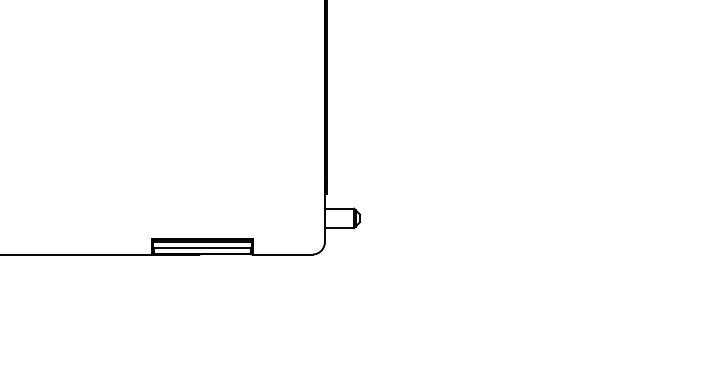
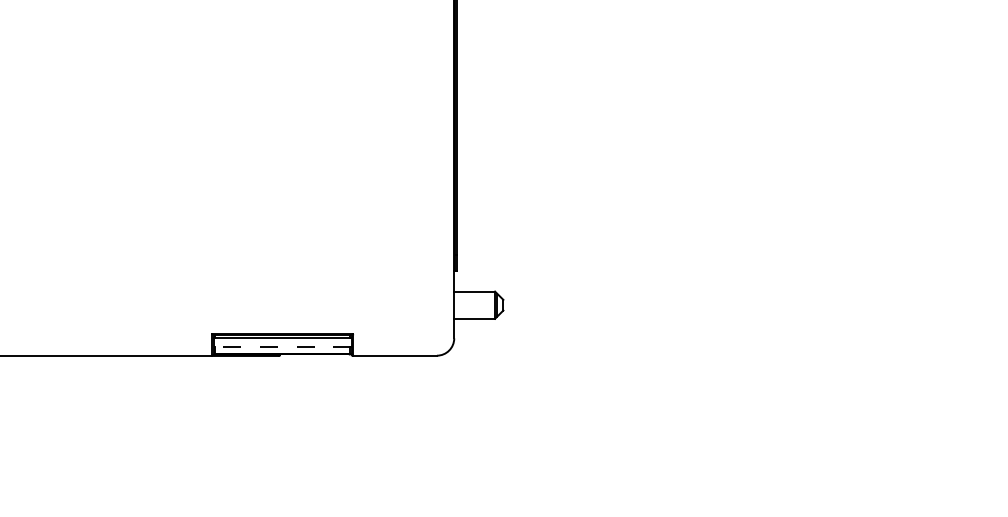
line: (202, 247) -> (282, 346), solid -> dashed

